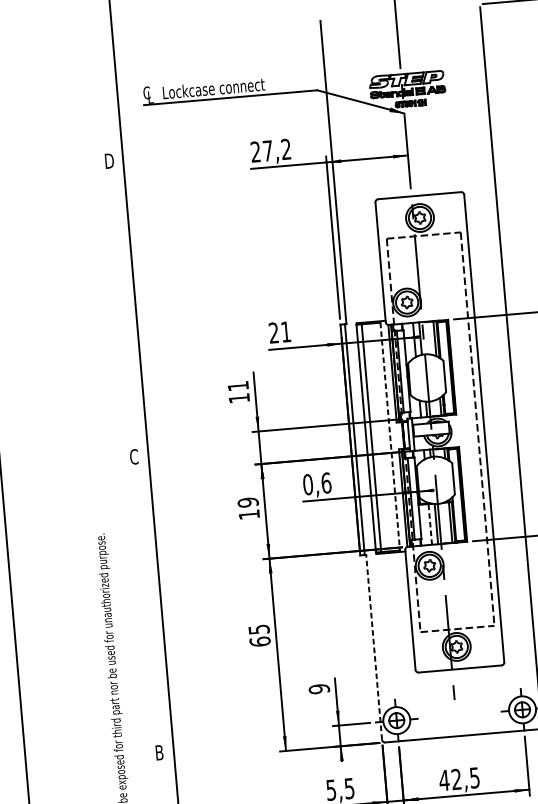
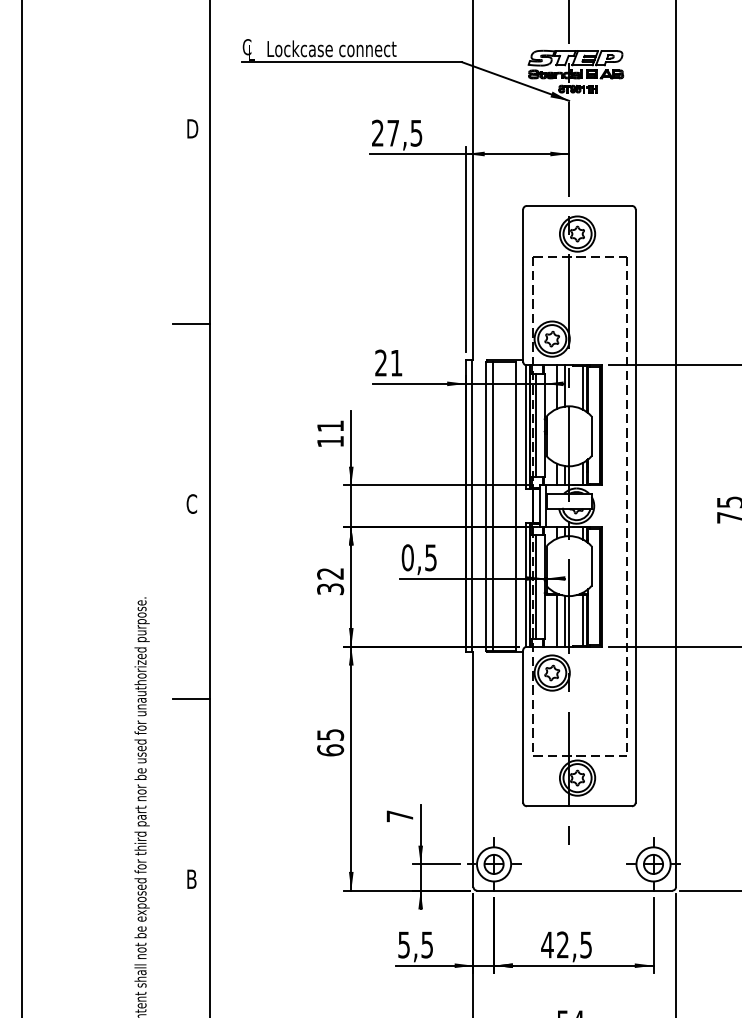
text: (286, 148) -> (416, 132), 27,2 -> 27,5
line: (121, 315) -> (191, 324), added
line: (390, 436) -> (516, 506), dashed -> solid
text: (326, 482) -> (431, 557), 0,6 -> 0,5
text: (248, 508) -> (330, 581), 19 -> 32
line: (430, 524) -> (557, 621), dashed -> solid
line: (147, 611) -> (191, 699), added
line: (374, 647) -> (473, 769), dashed -> solid
text: (319, 689) -> (399, 816), 9 -> 7

